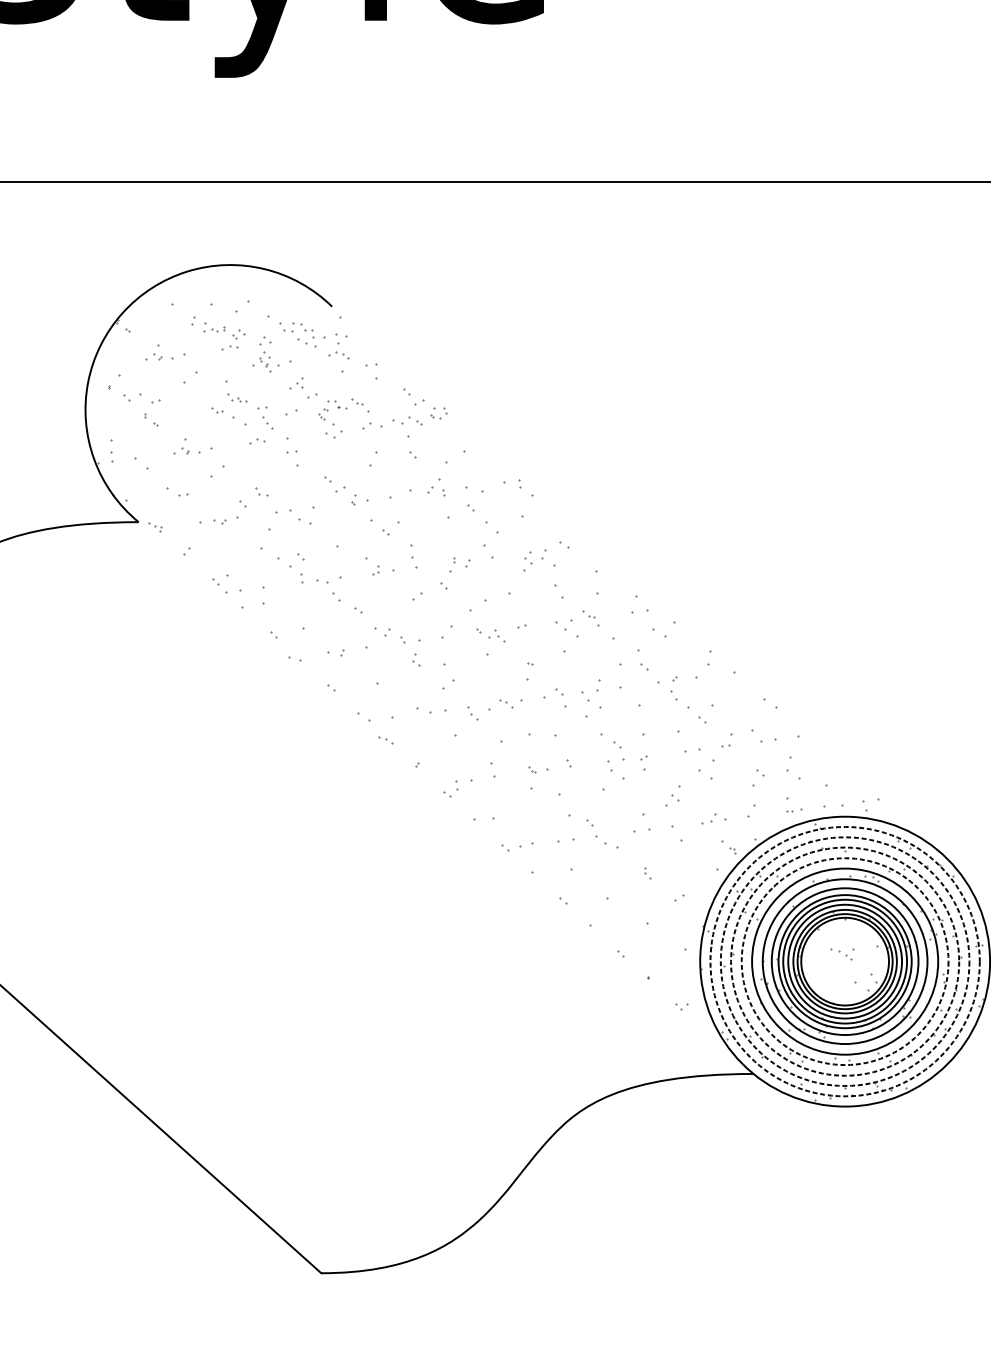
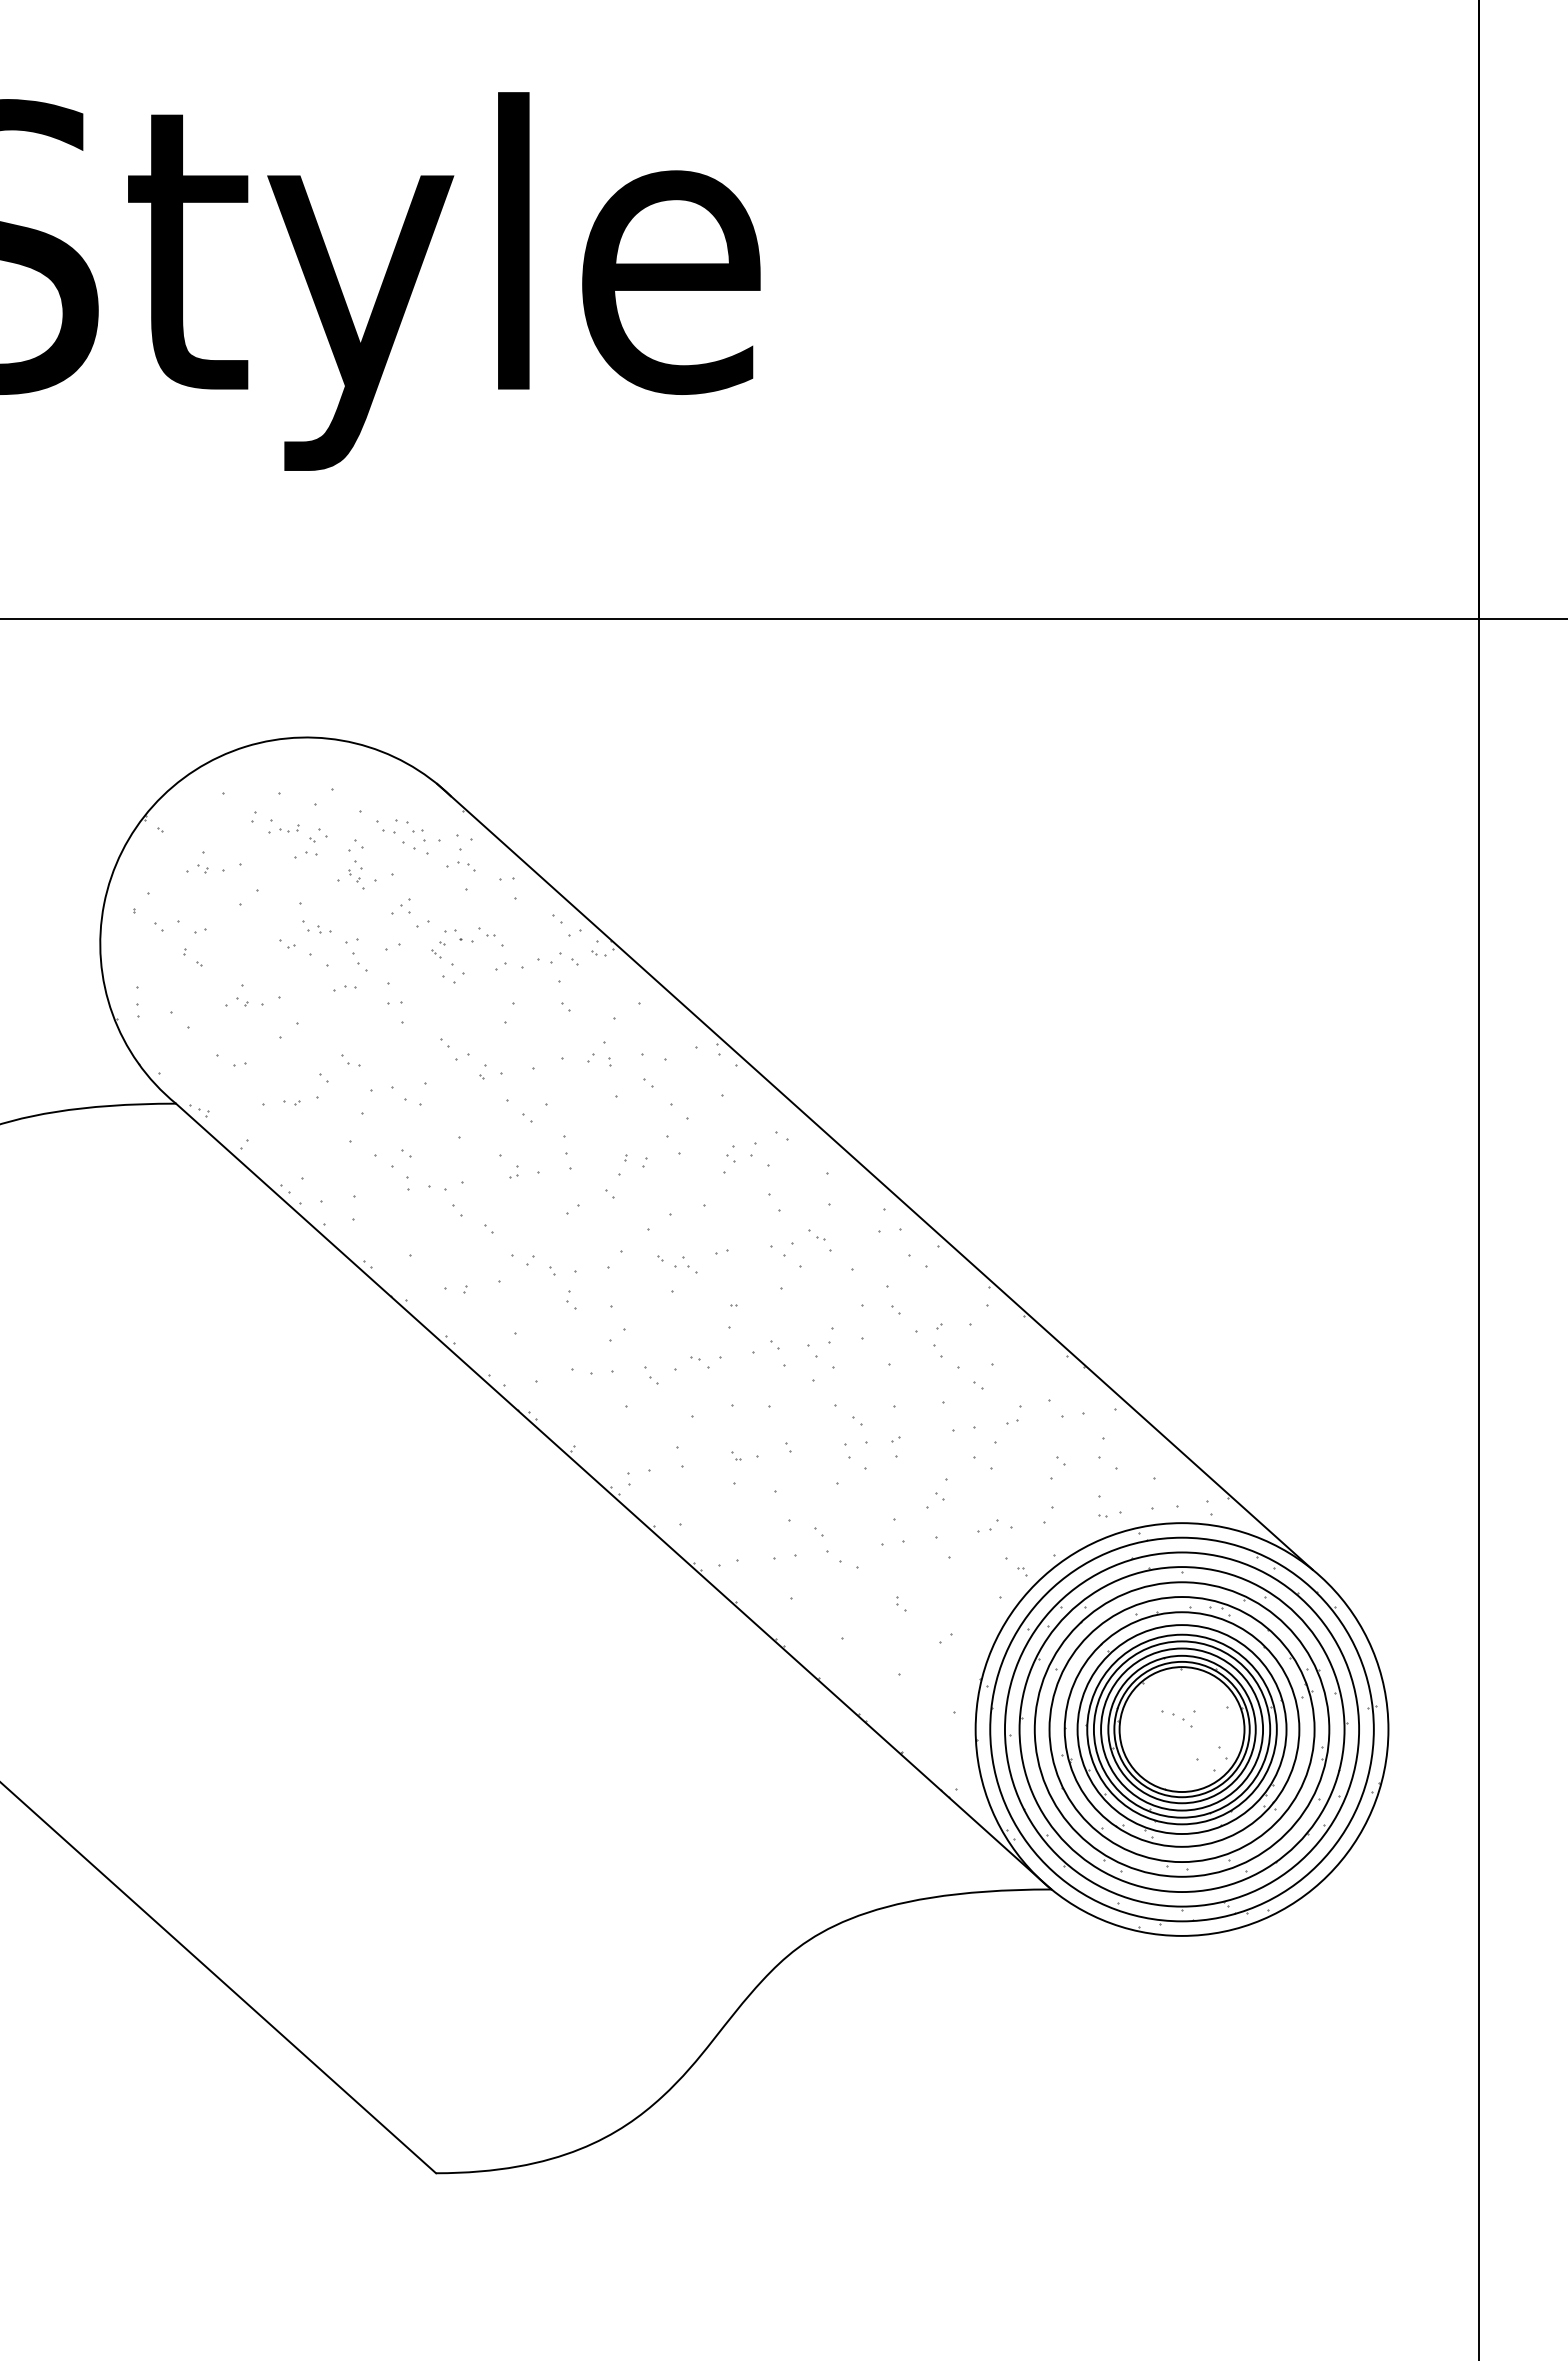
line: (629, 573) -> (874, 1176), added
line: (445, 798) -> (613, 1496), added
circle: (844, 961) -> (1181, 1729), dashed -> solid
circle: (844, 961) -> (1181, 1729), dashed -> solid
circle: (844, 961) -> (1181, 1729), dashed -> solid
circle: (844, 961) -> (1181, 1729), dashed -> solid

